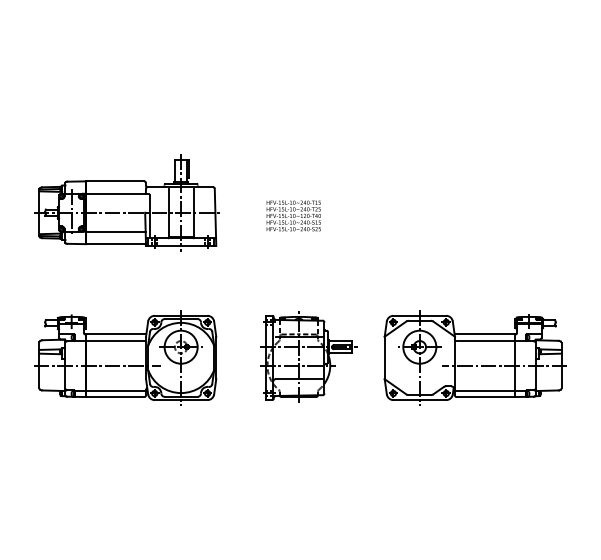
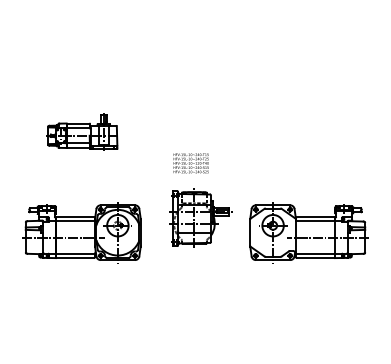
part: (126, 202) -> (82, 131), size x0.6
text: (292, 216) -> (190, 163), moved
part: (308, 356) -> (200, 217), moved

